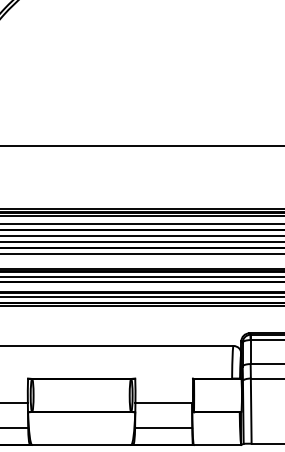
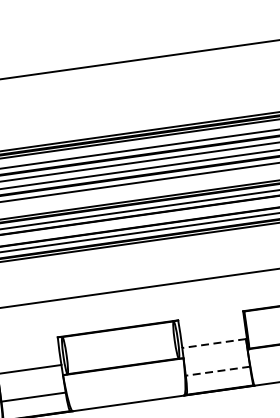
line: (163, 403) -> (213, 343), solid -> dashed
line: (163, 427) -> (217, 370), solid -> dashed

